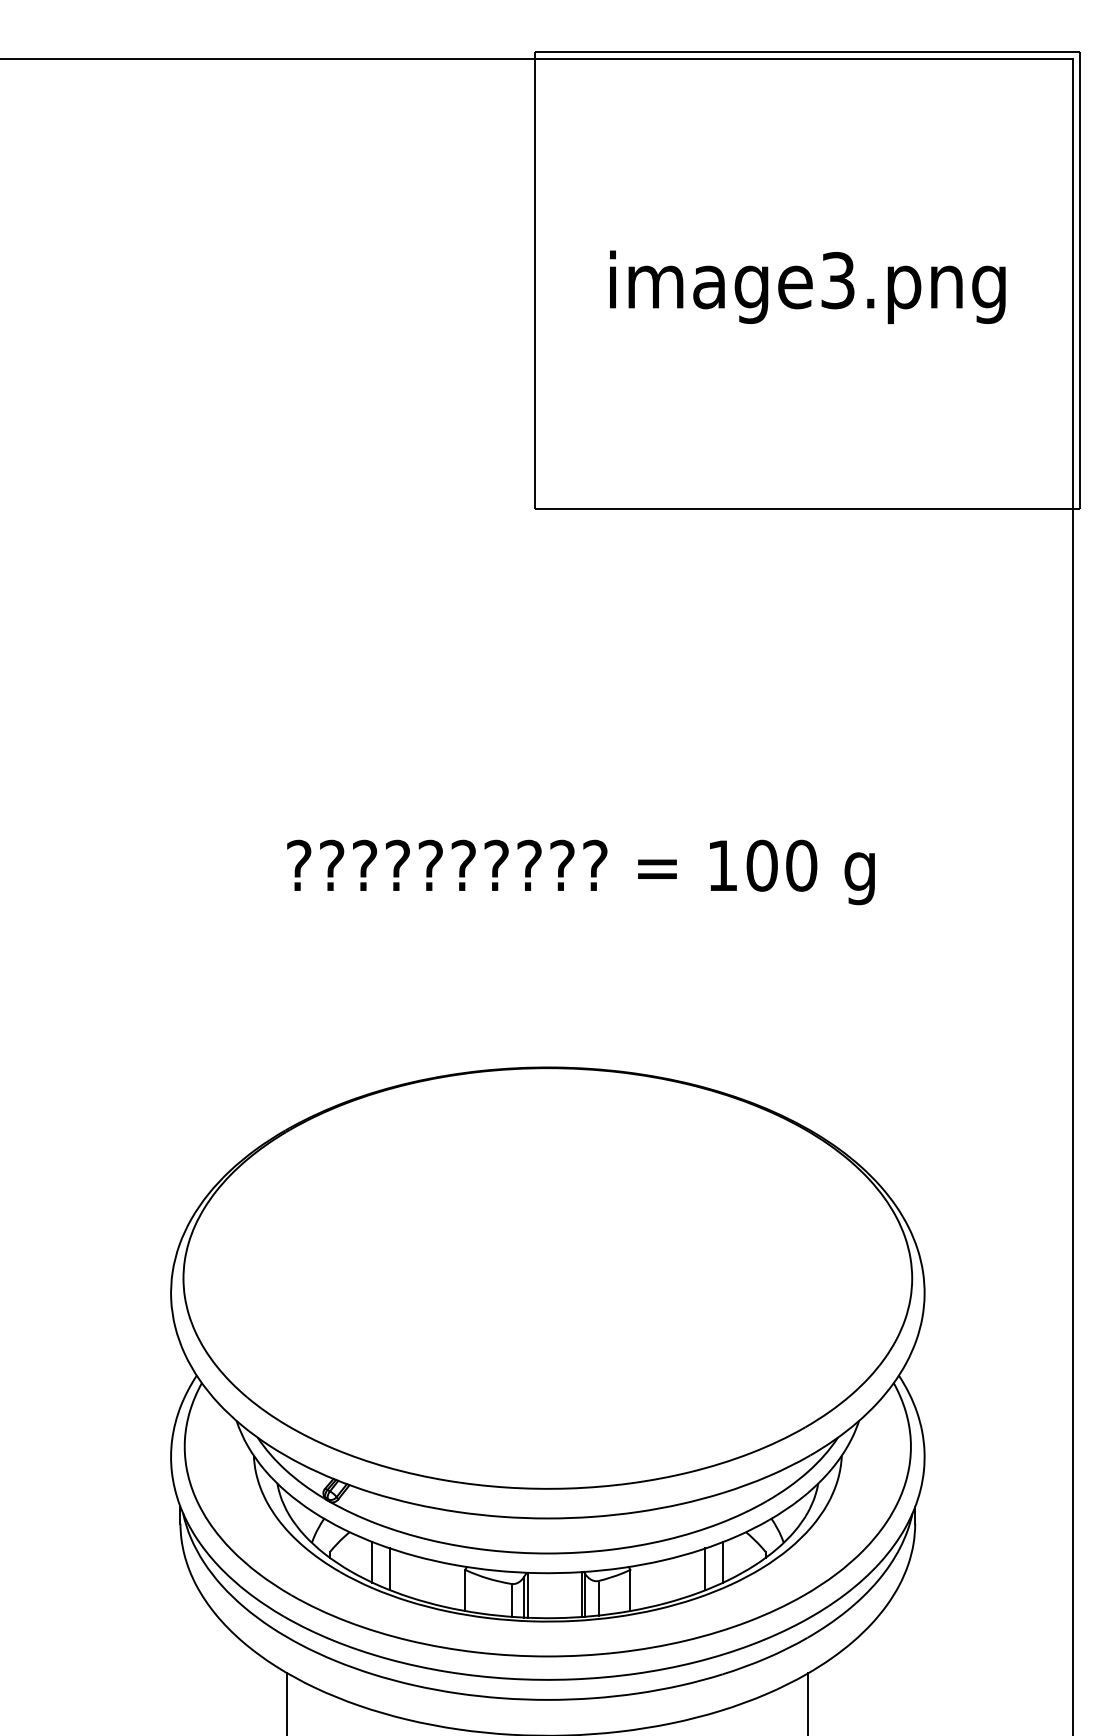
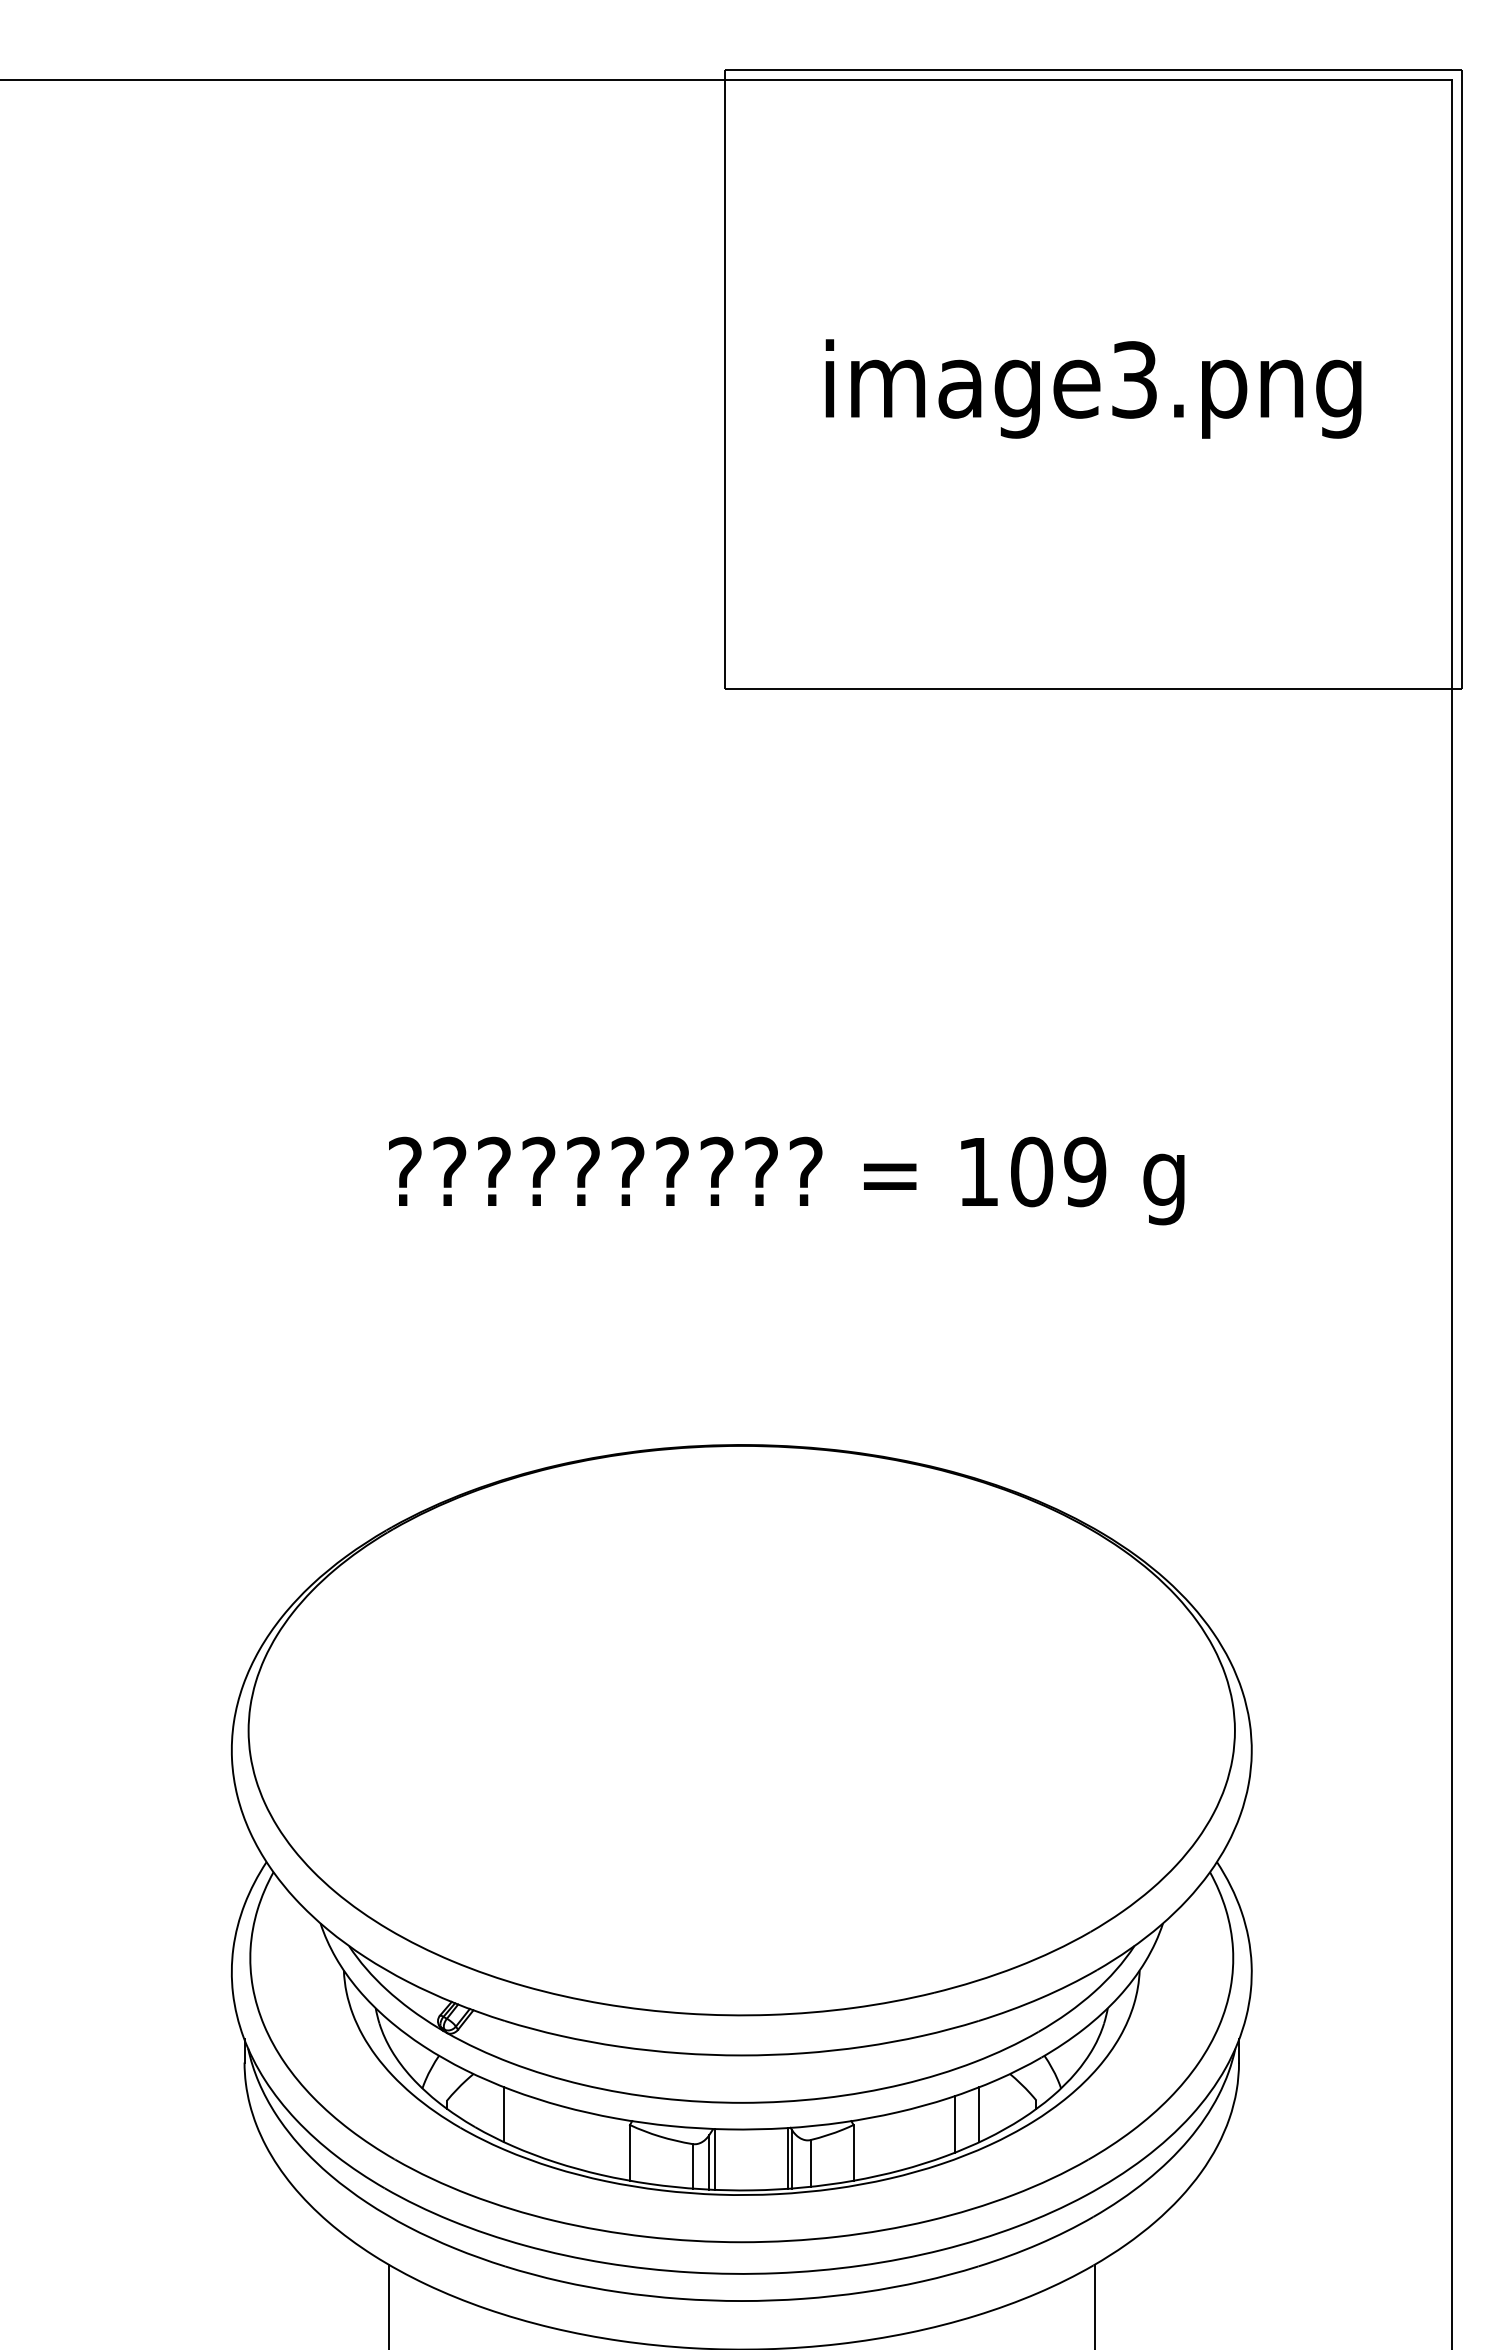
text: (801, 865) -> (1085, 1171), 100 -> 109
line: (390, 1569) -> (528, 2124), removed

